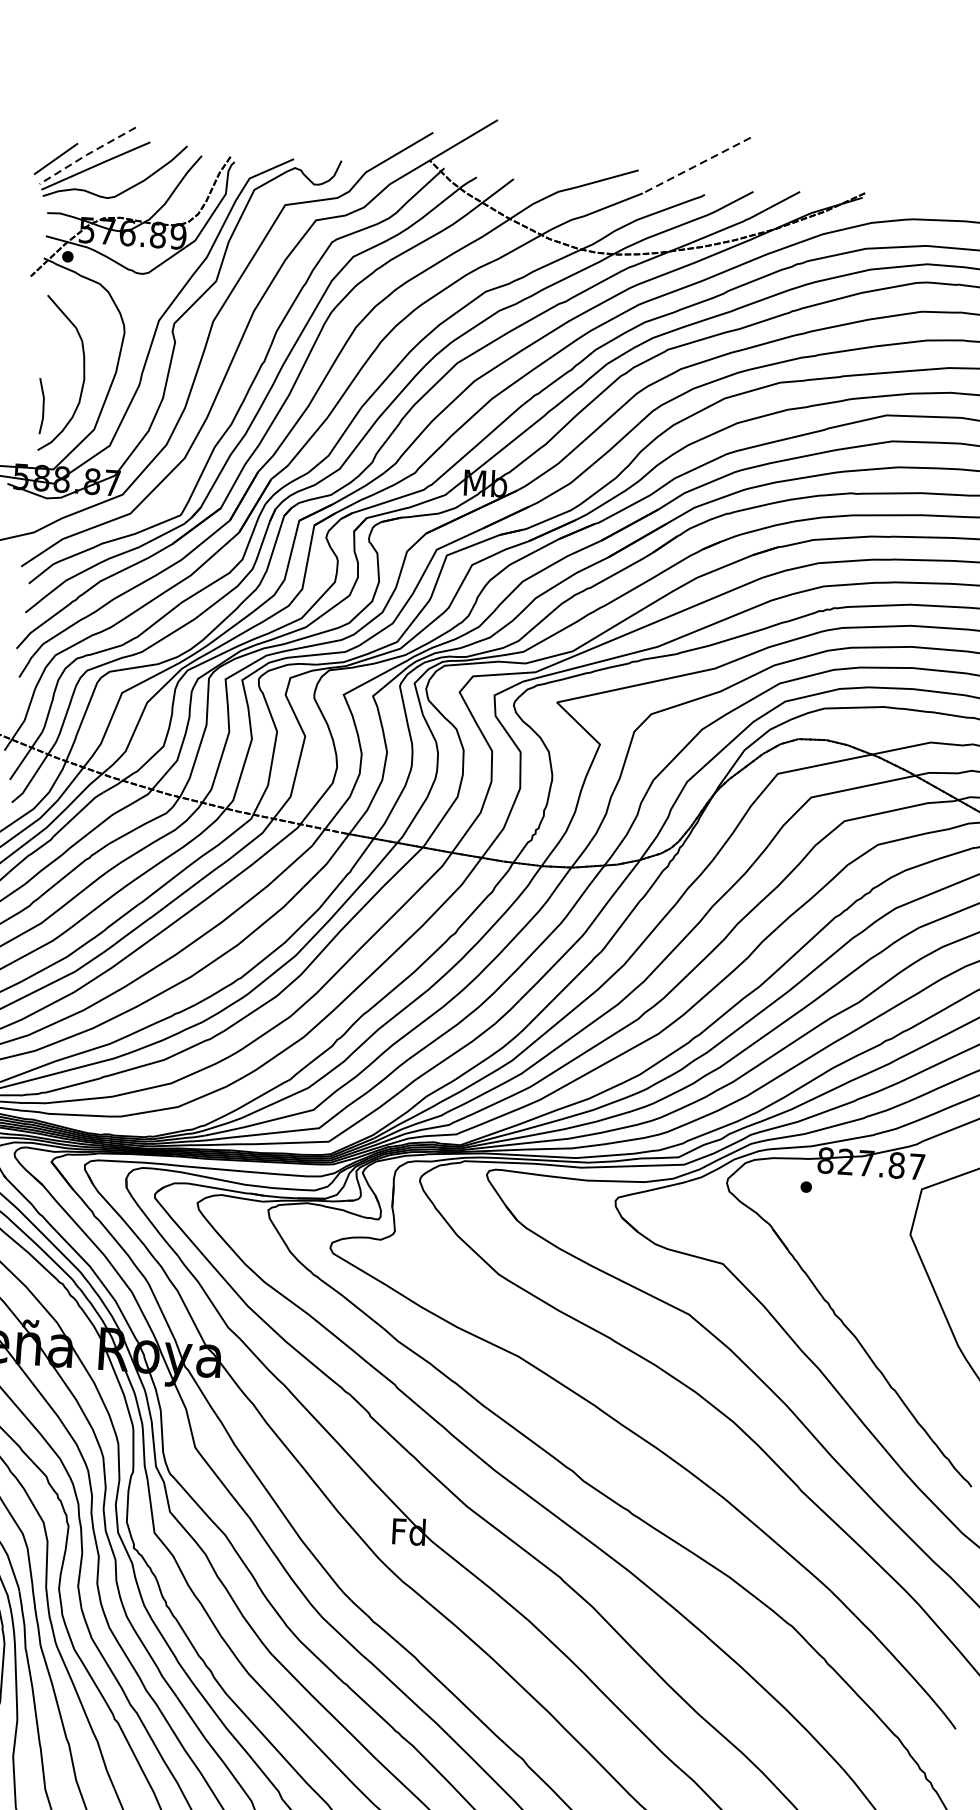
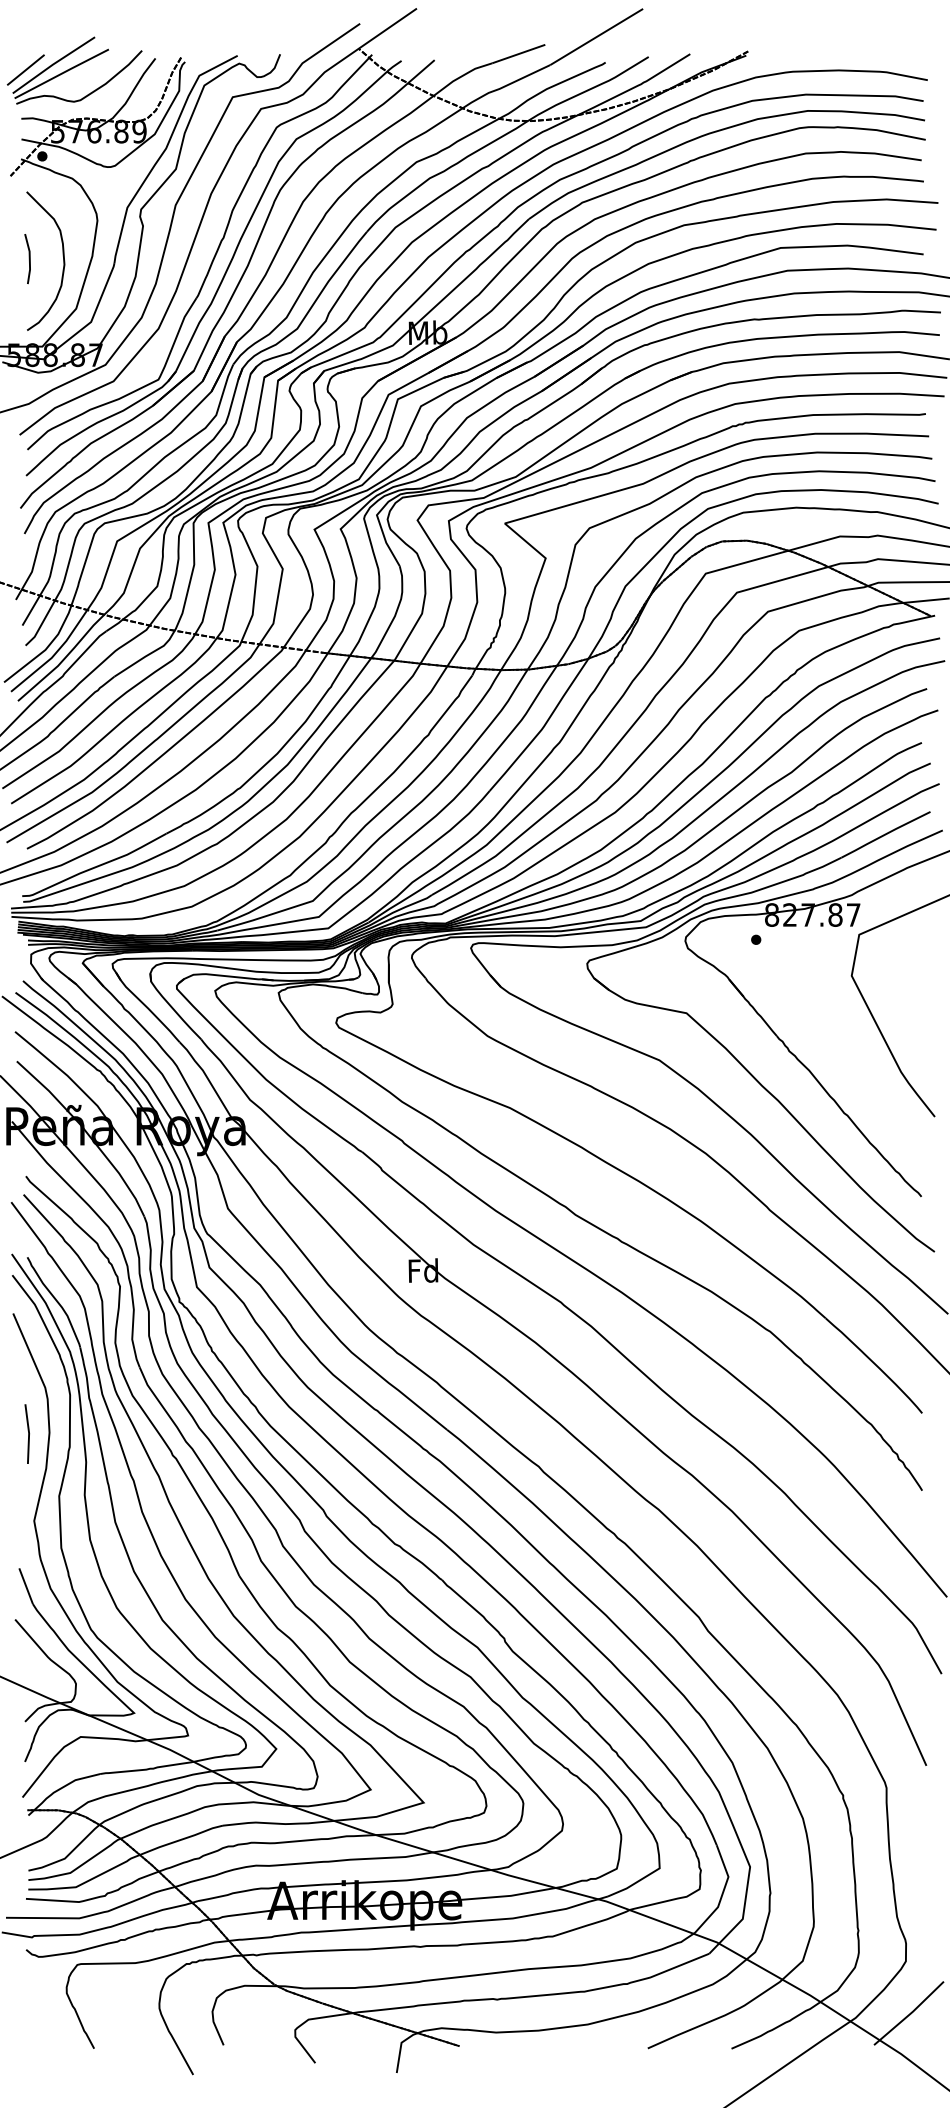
line: (86, 154) -> (52, 64), dashed -> solid
line: (696, 166) -> (596, 37), dashed -> solid
line: (42, 406) -> (28, 259), moved

